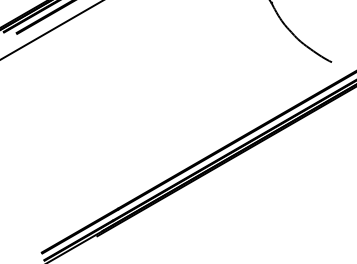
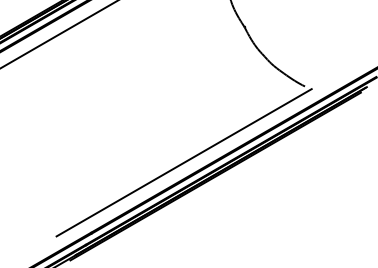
line: (210, 138) -> (183, 162), added

